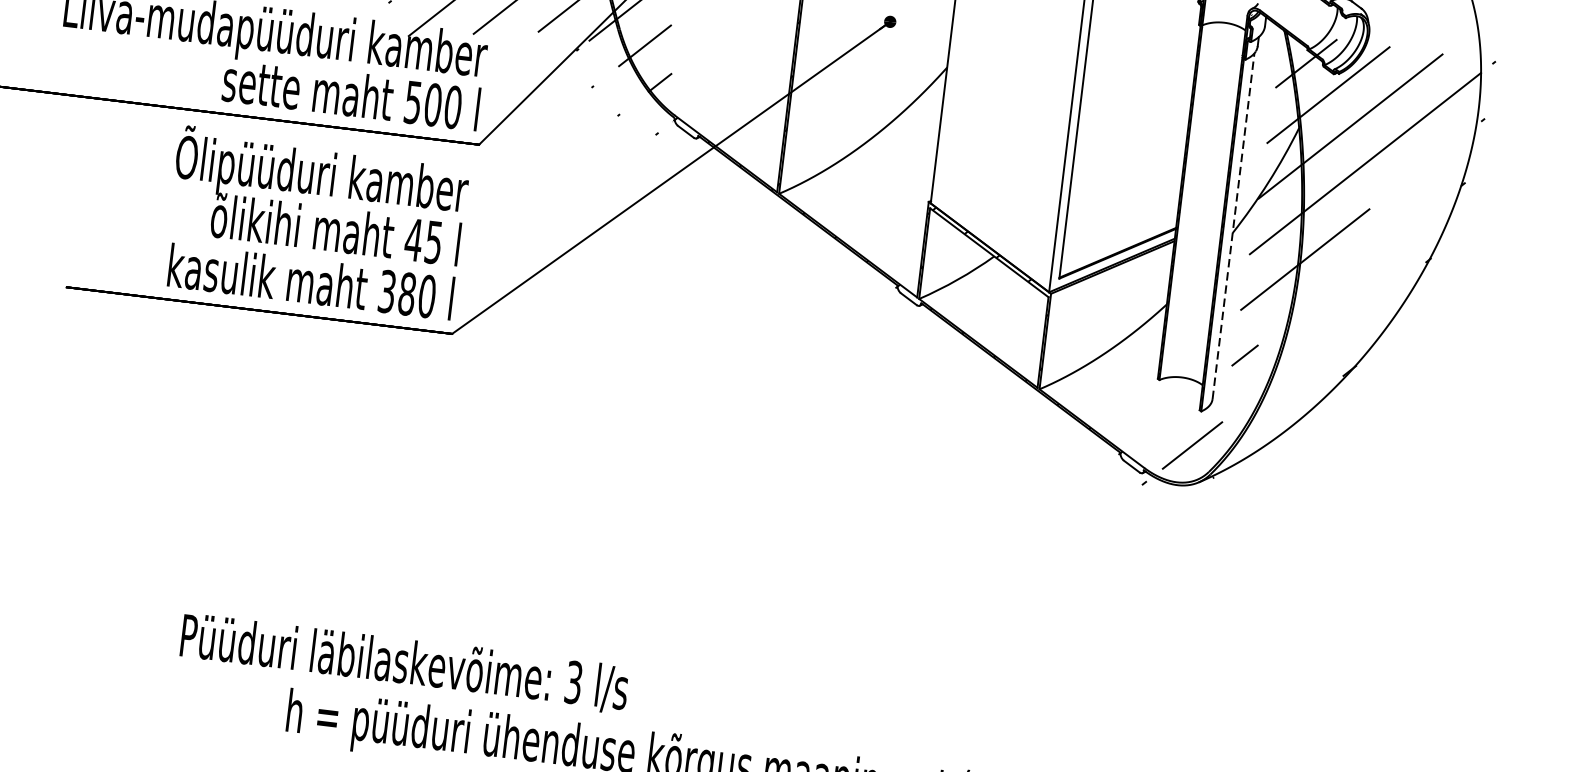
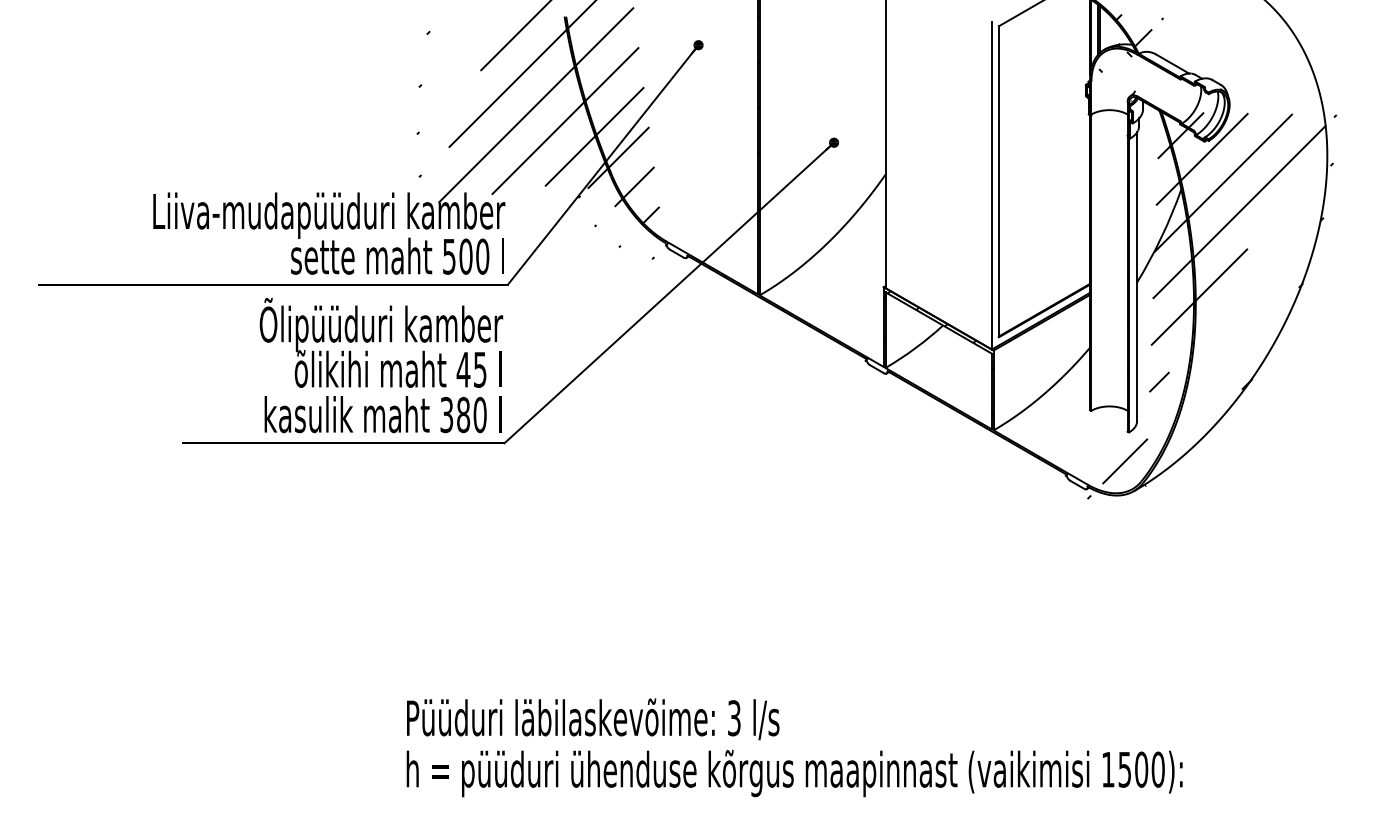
line: (1234, 225) -> (1137, 276), dashed -> solid
text: (405, 663) -> (593, 719), moved

